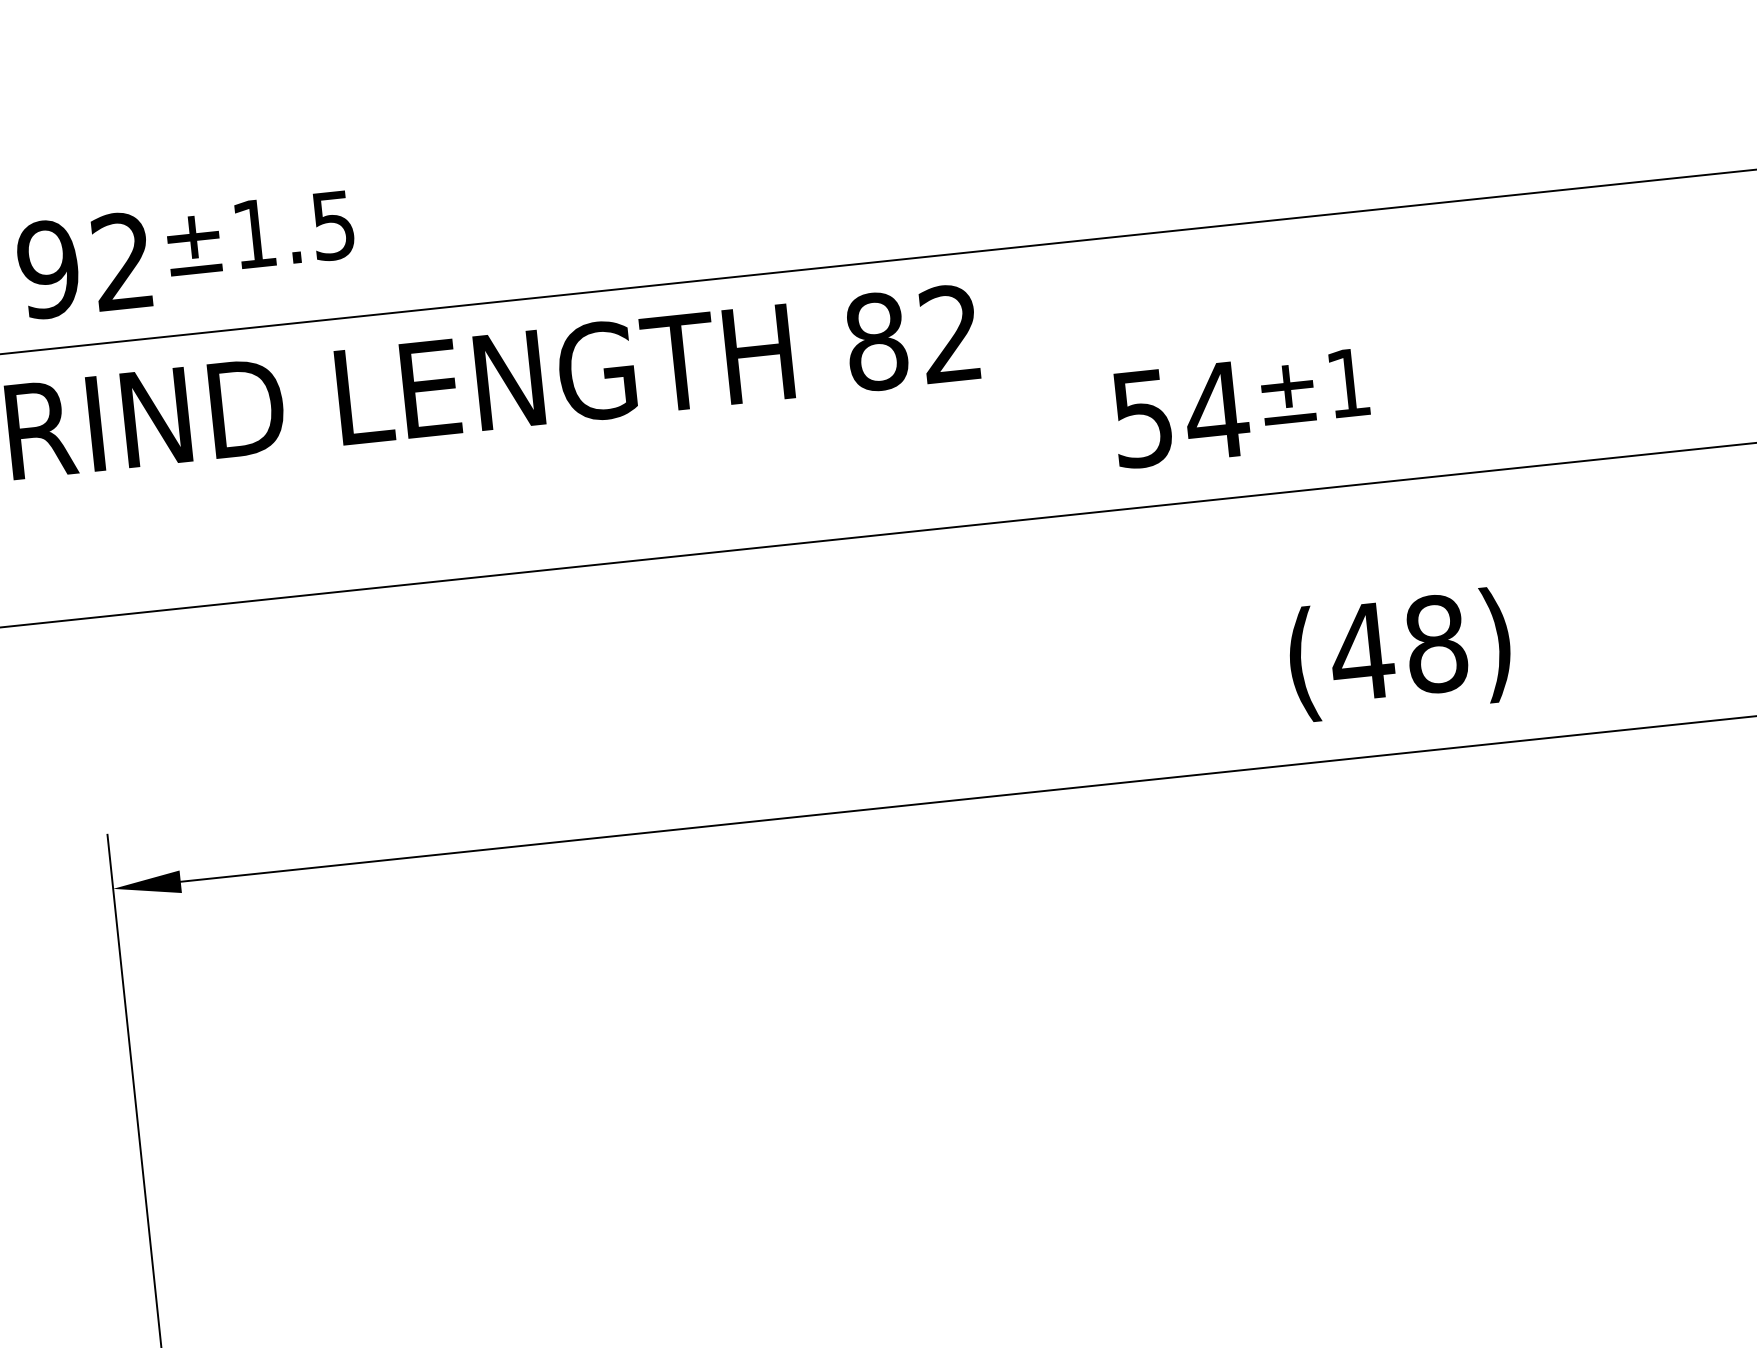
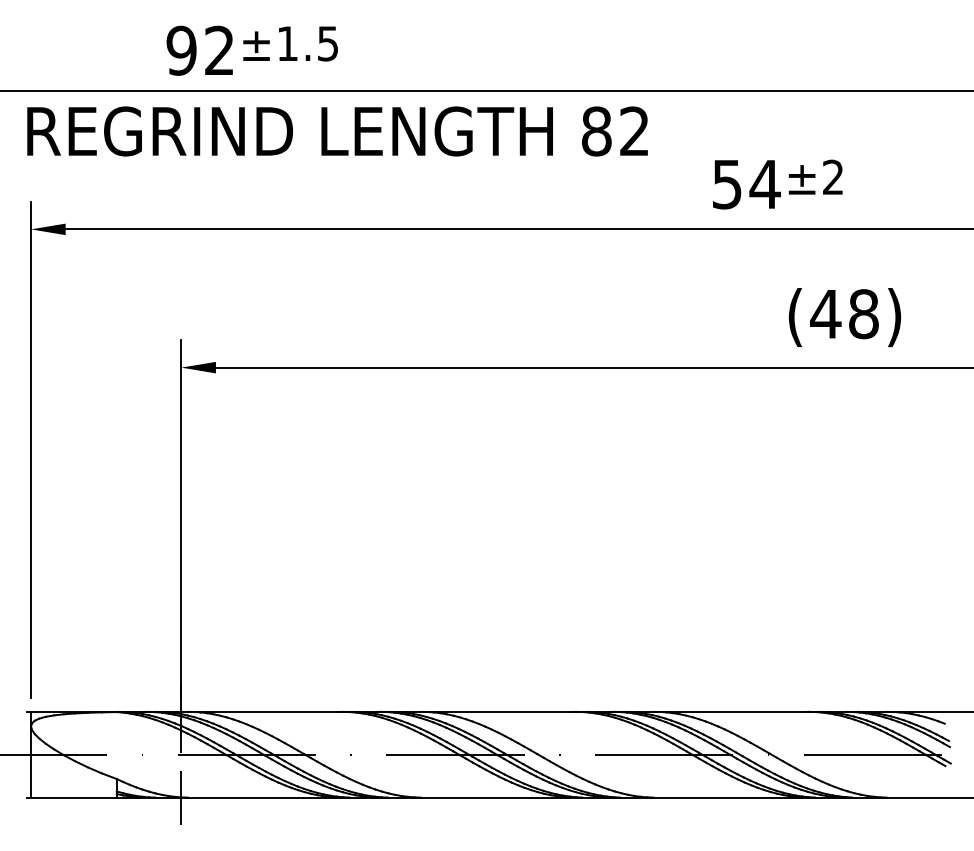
text: (1346, 381) -> (832, 176), ±1 -> ±2

